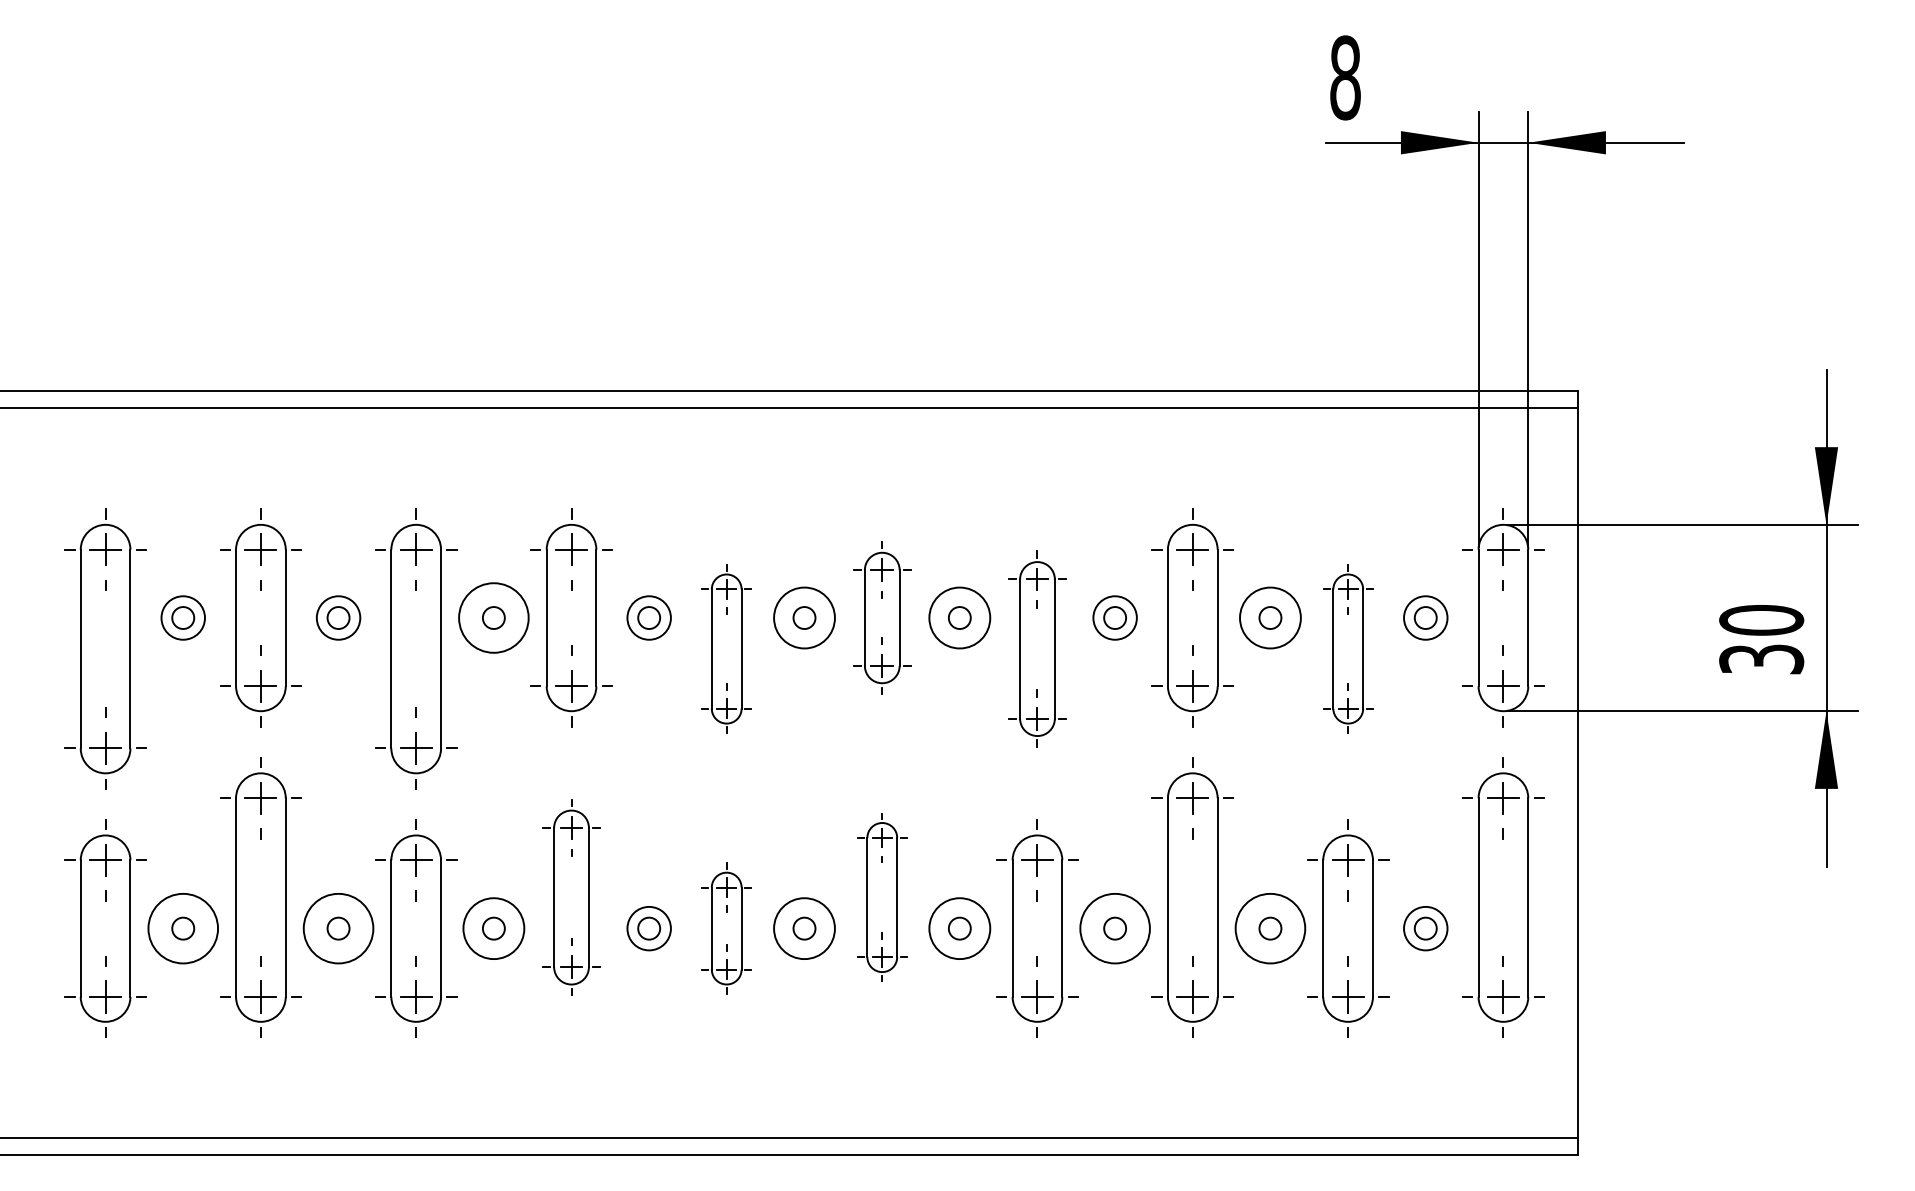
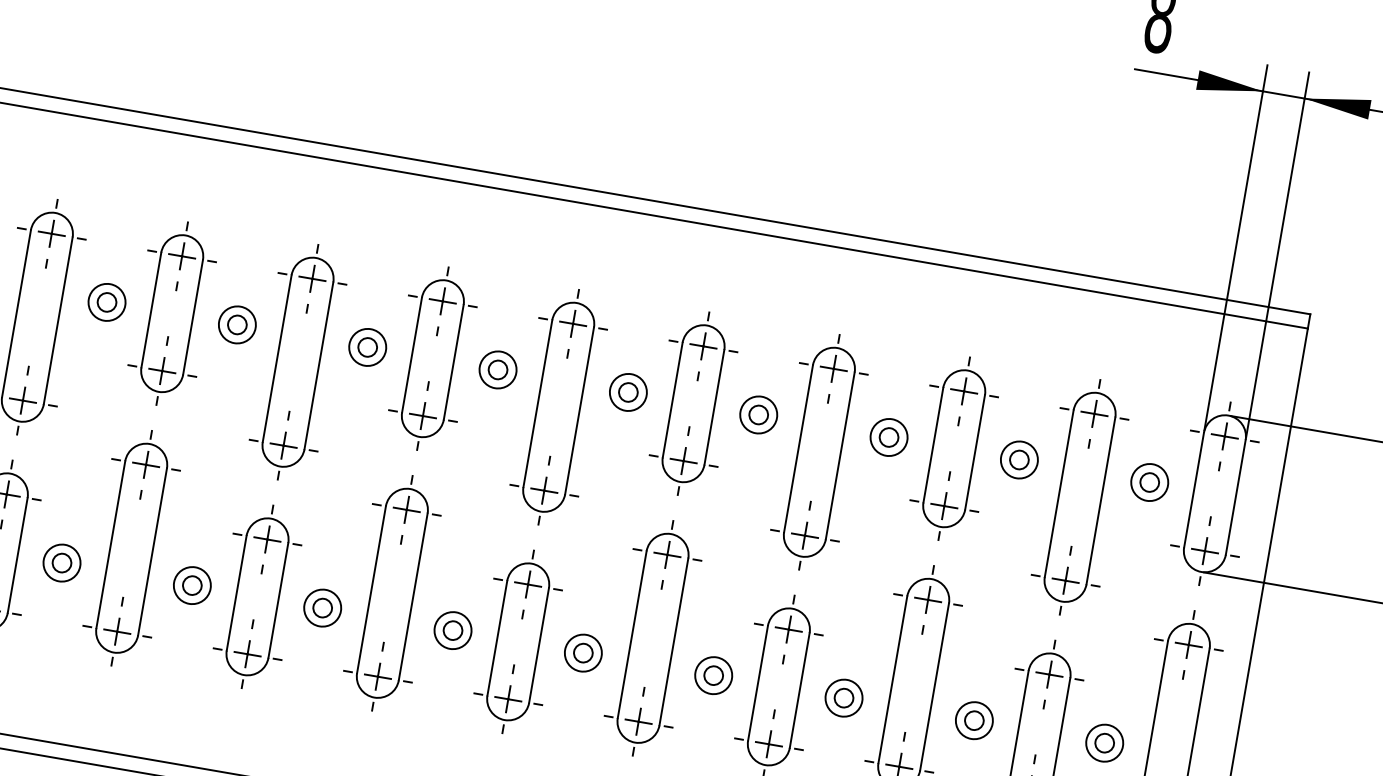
circle: (493, 617) -> (367, 346), size x0.62
circle: (804, 617) -> (628, 392), size x0.71
part: (882, 617) -> (693, 403), size x1.43
circle: (959, 617) -> (758, 414), size x0.71
circle: (1270, 617) -> (1019, 459), size x0.71
part: (726, 648) -> (558, 406), size x1.67
part: (1037, 648) -> (819, 451), size x1.43
part: (1348, 648) -> (1080, 496), size x1.67
part: (571, 897) -> (392, 593), size x1.43
part: (882, 897) -> (653, 638), size x1.67
circle: (182, 928) -> (61, 562), size x0.62
circle: (338, 928) -> (192, 585), size x0.62
circle: (493, 928) -> (322, 607), size x0.71
part: (726, 928) -> (517, 641), size x1.67
circle: (804, 928) -> (583, 653), size x0.71
circle: (959, 928) -> (713, 675), size x0.71
circle: (1114, 928) -> (843, 697), size x0.62
circle: (1270, 928) -> (974, 720), size x0.62

